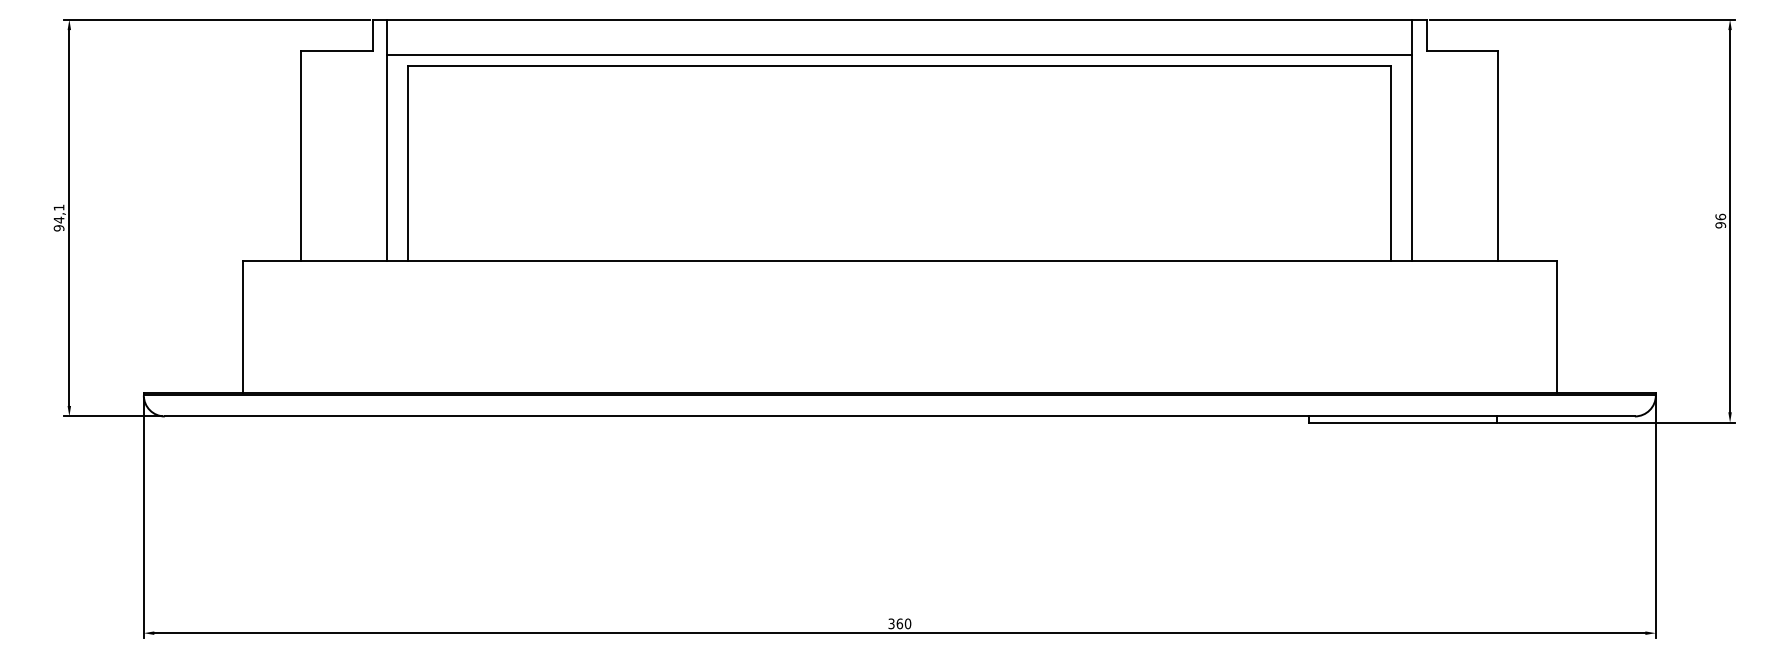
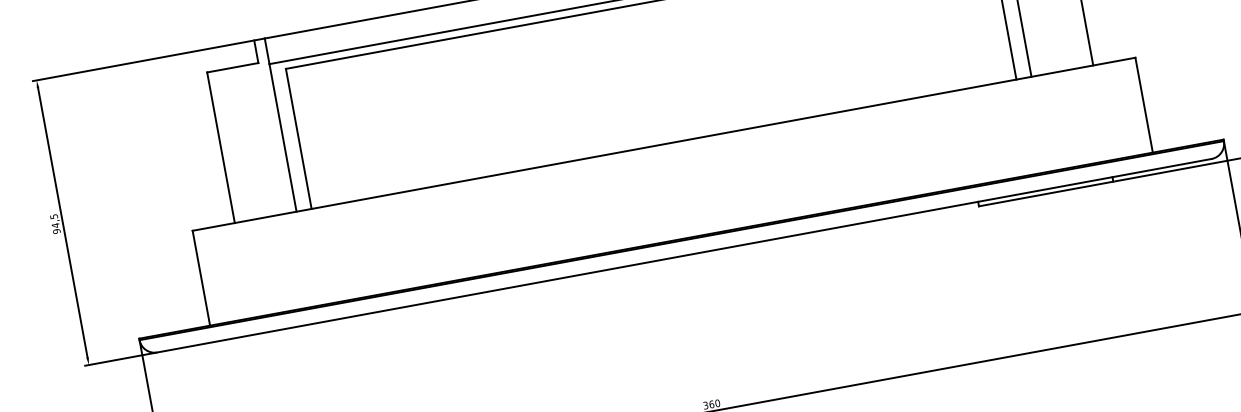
text: (58, 207) -> (53, 216), 94,1 -> 94,5

